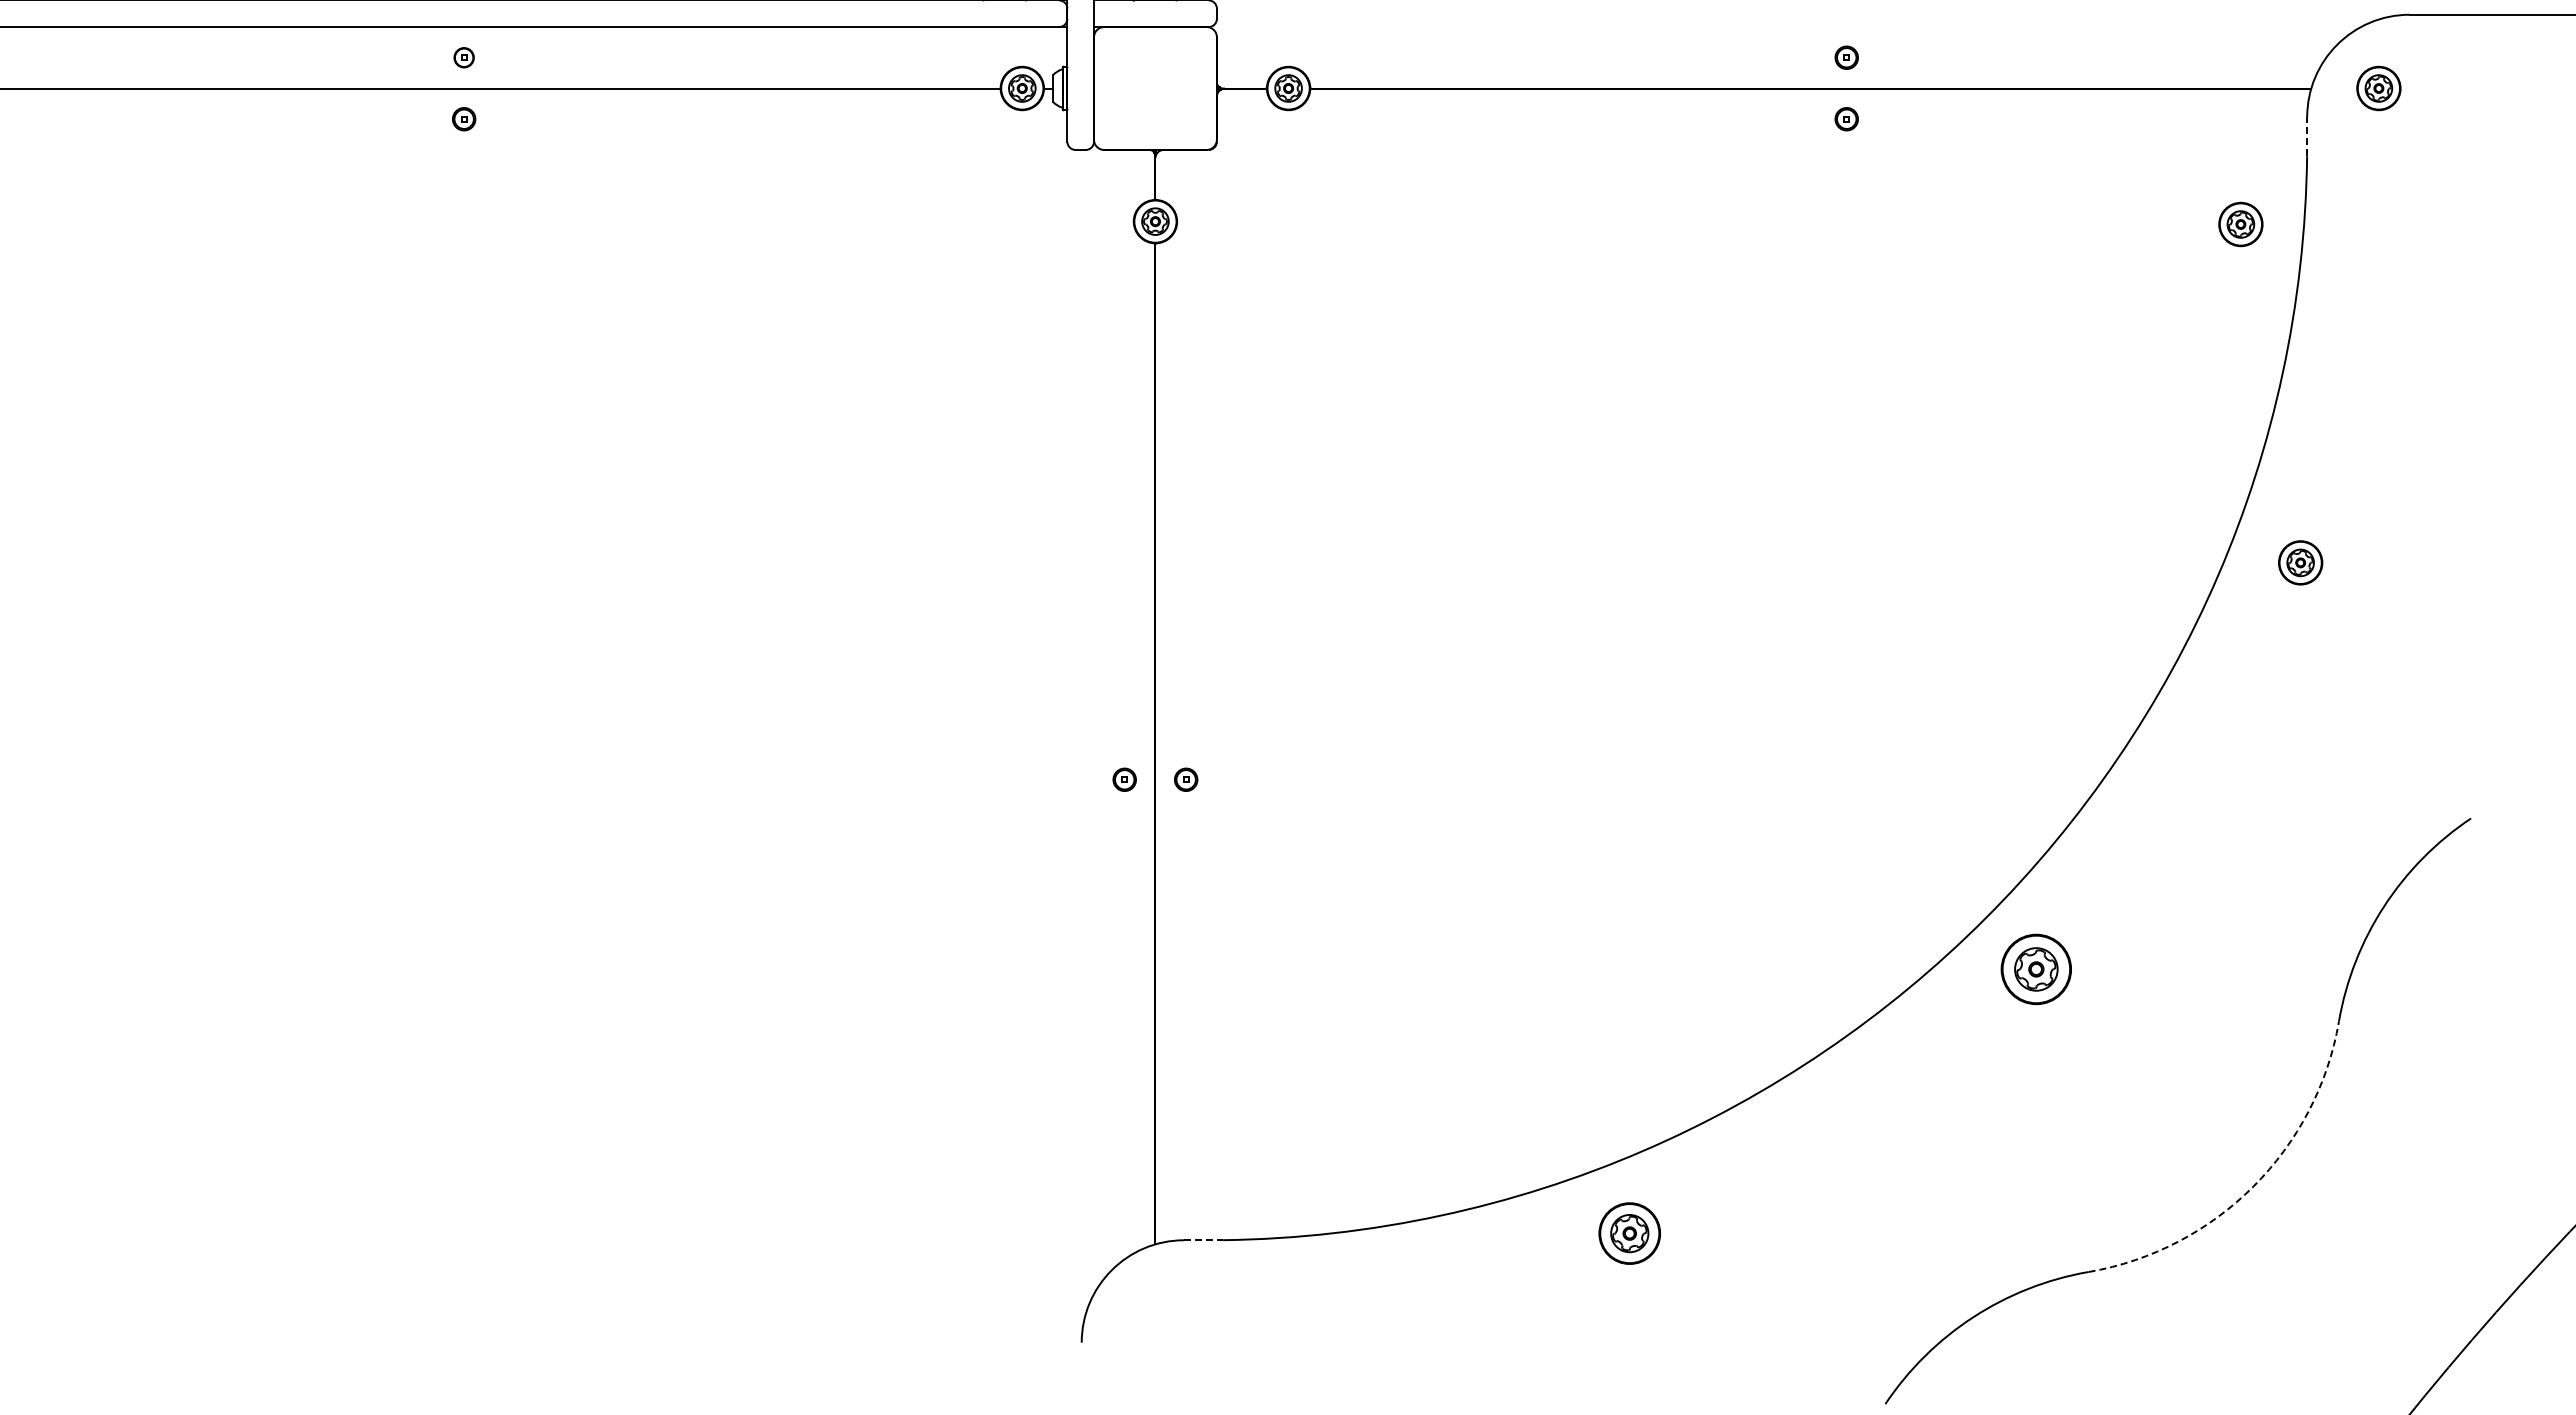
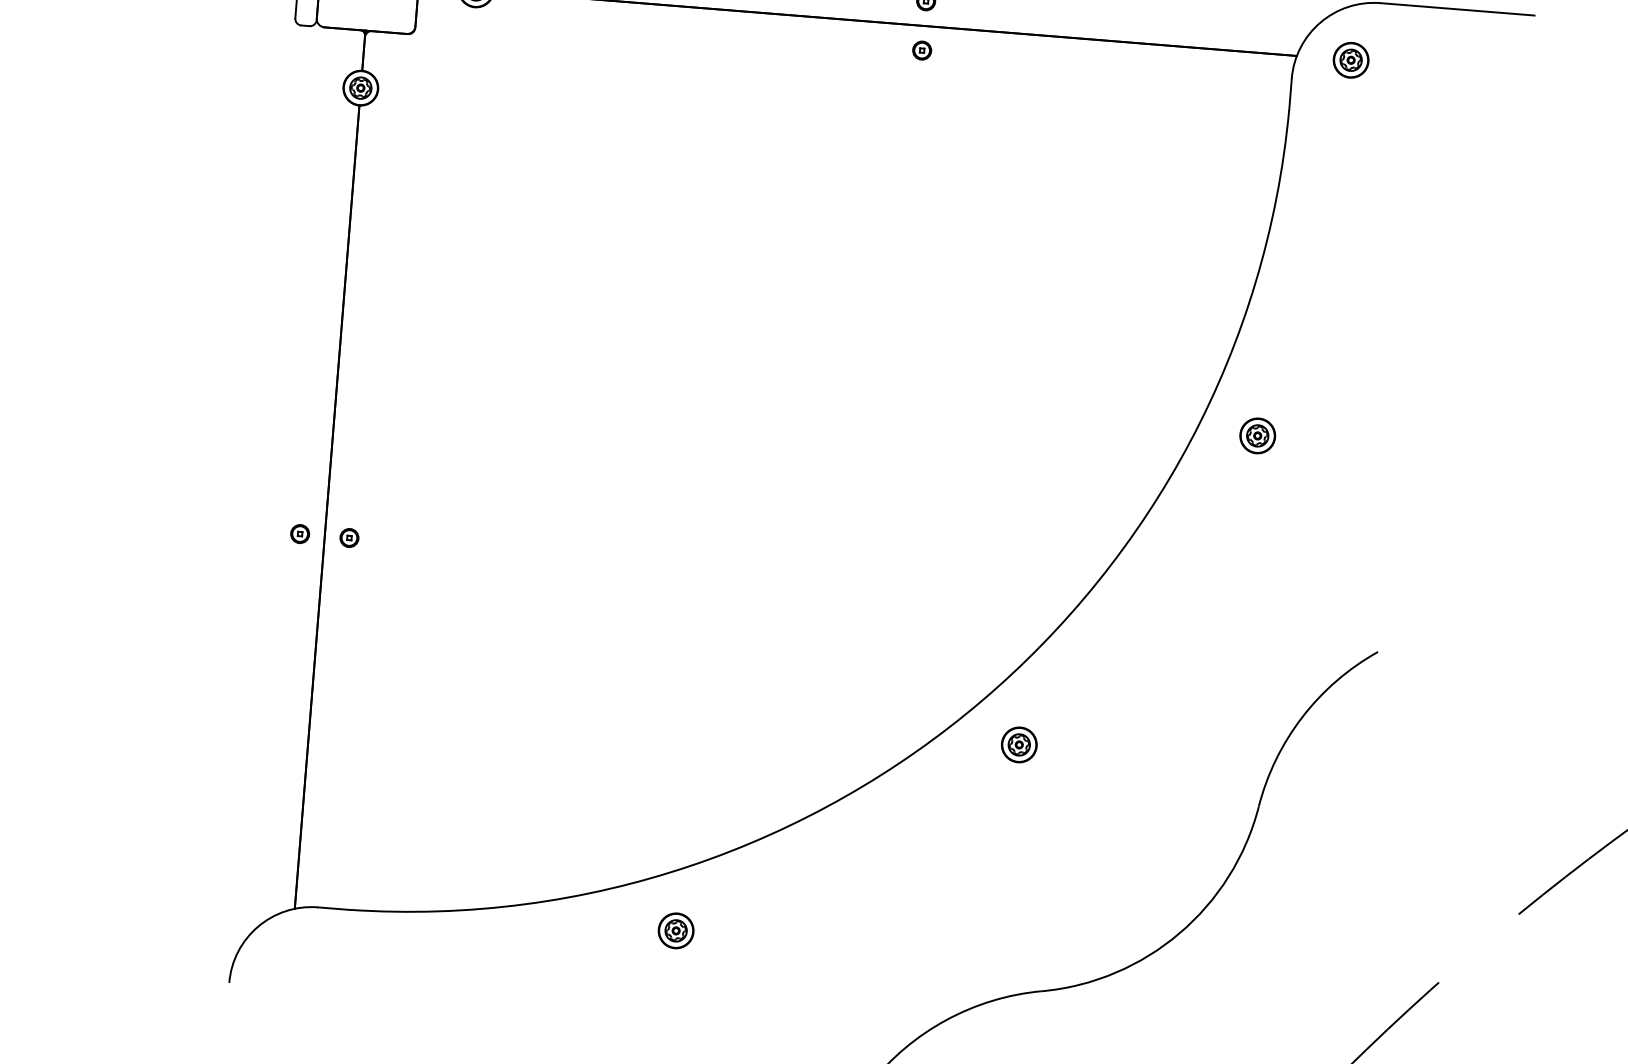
line: (2307, 136) -> (1290, 94), dashed -> solid
part: (2240, 224) -> (1231, 160), removed
part: (2035, 968) -> (1018, 744), size x0.62
arc: (2253, 1186) -> (1179, 933), dashed -> solid
part: (1629, 1233) -> (675, 930), size x0.71
line: (1204, 1240) -> (334, 908), dashed -> solid

